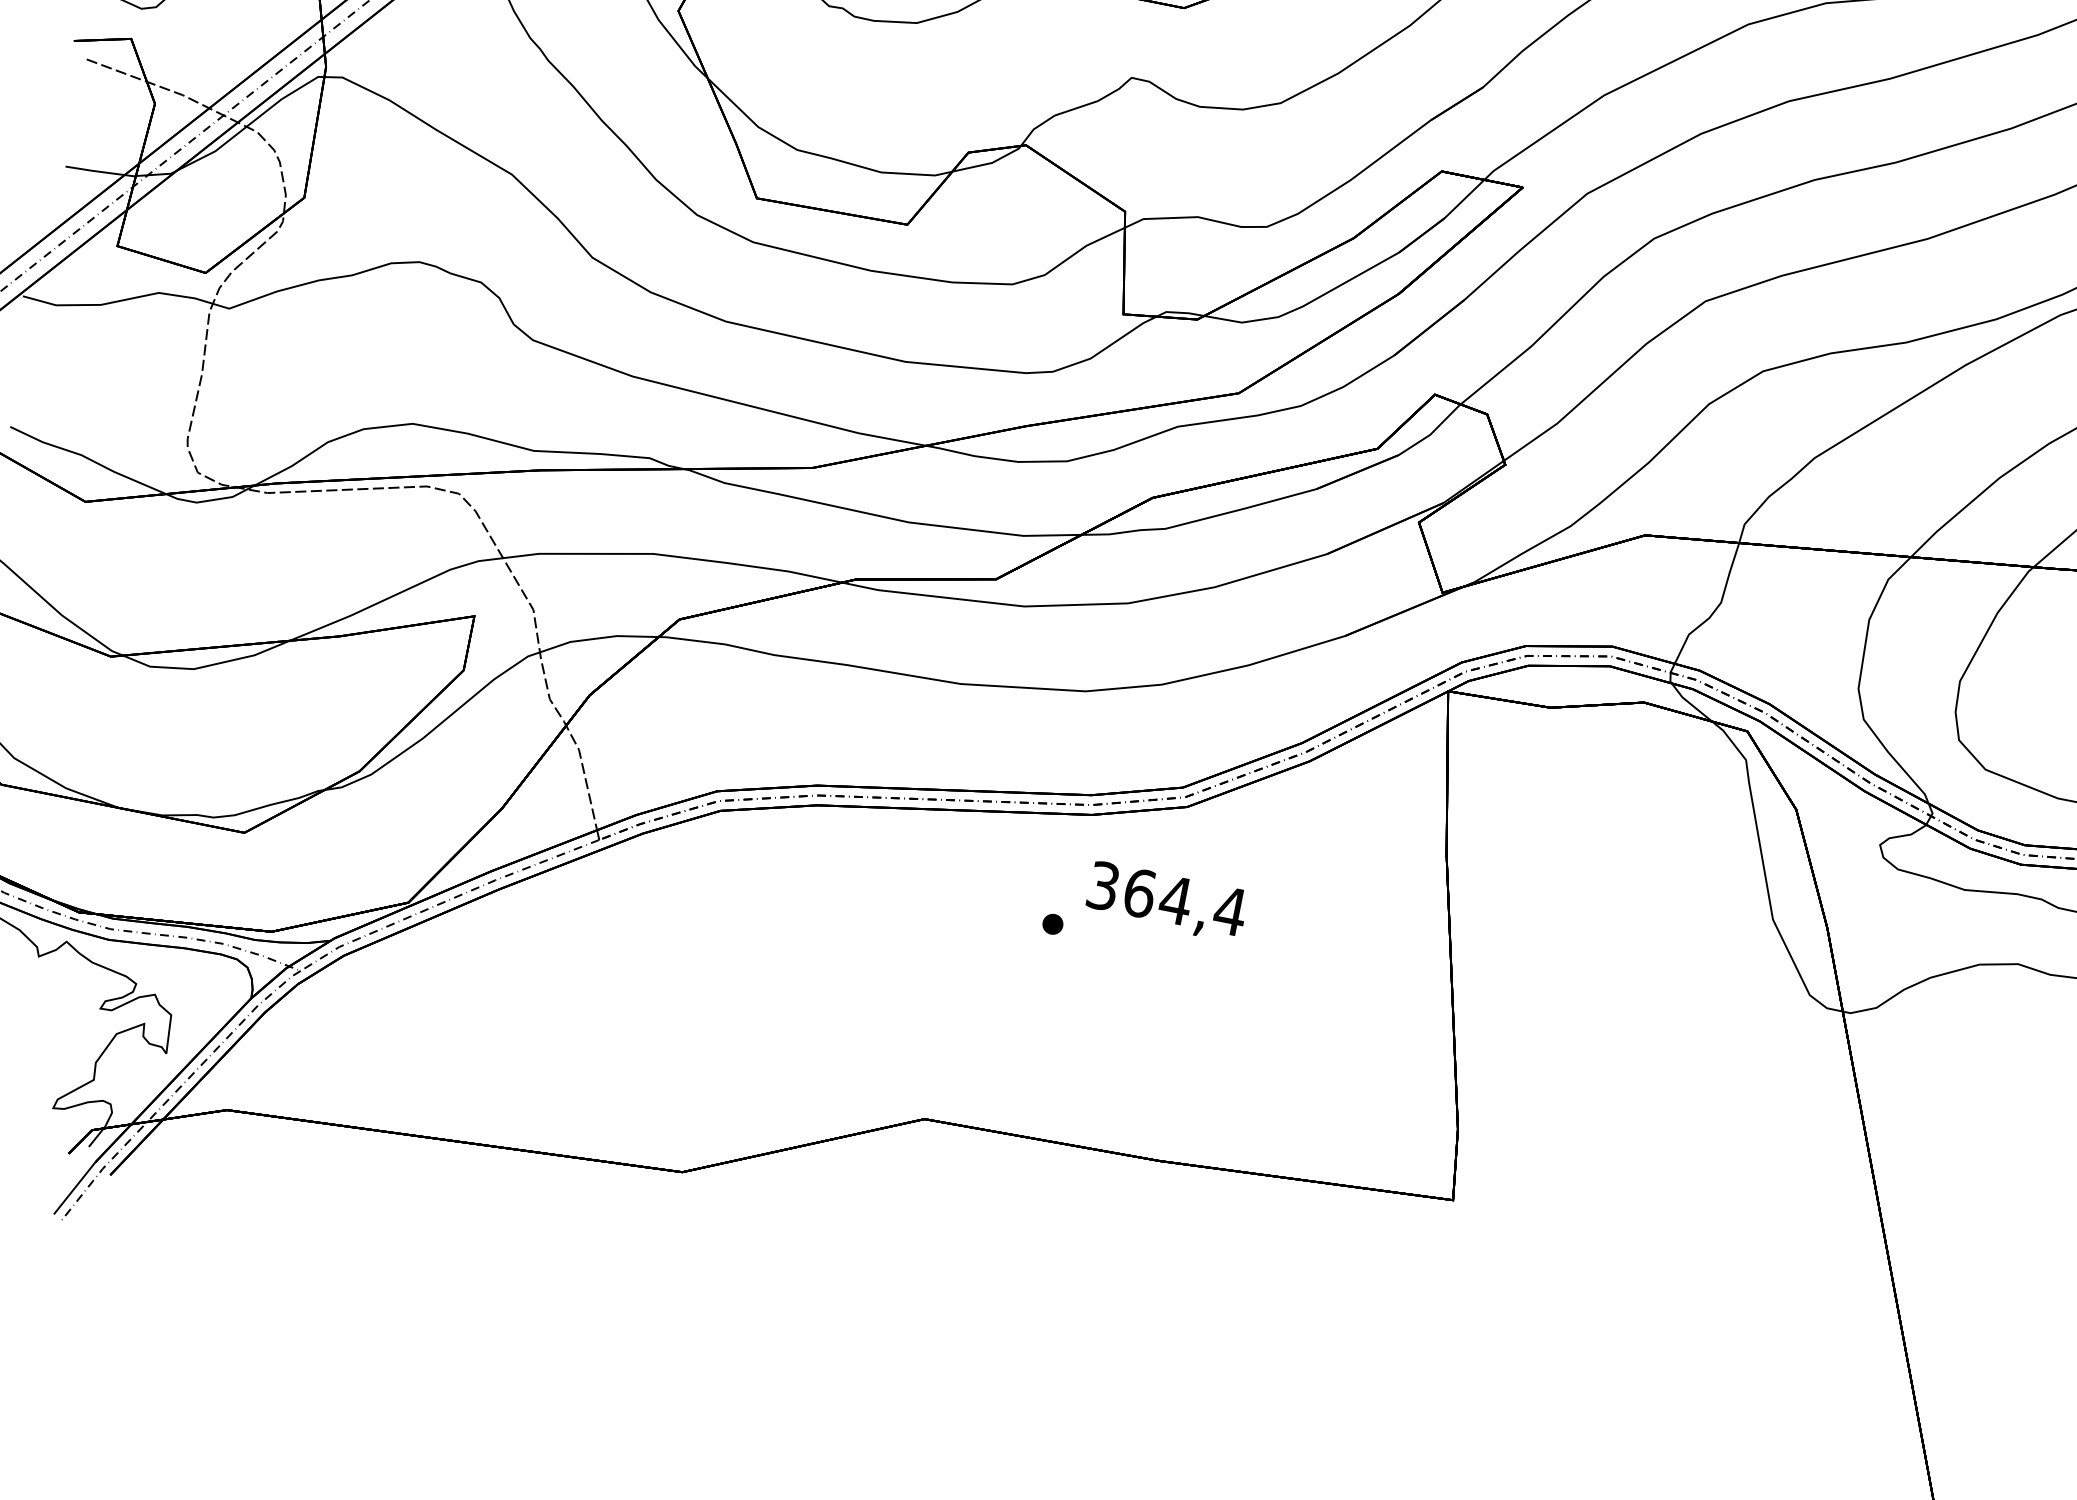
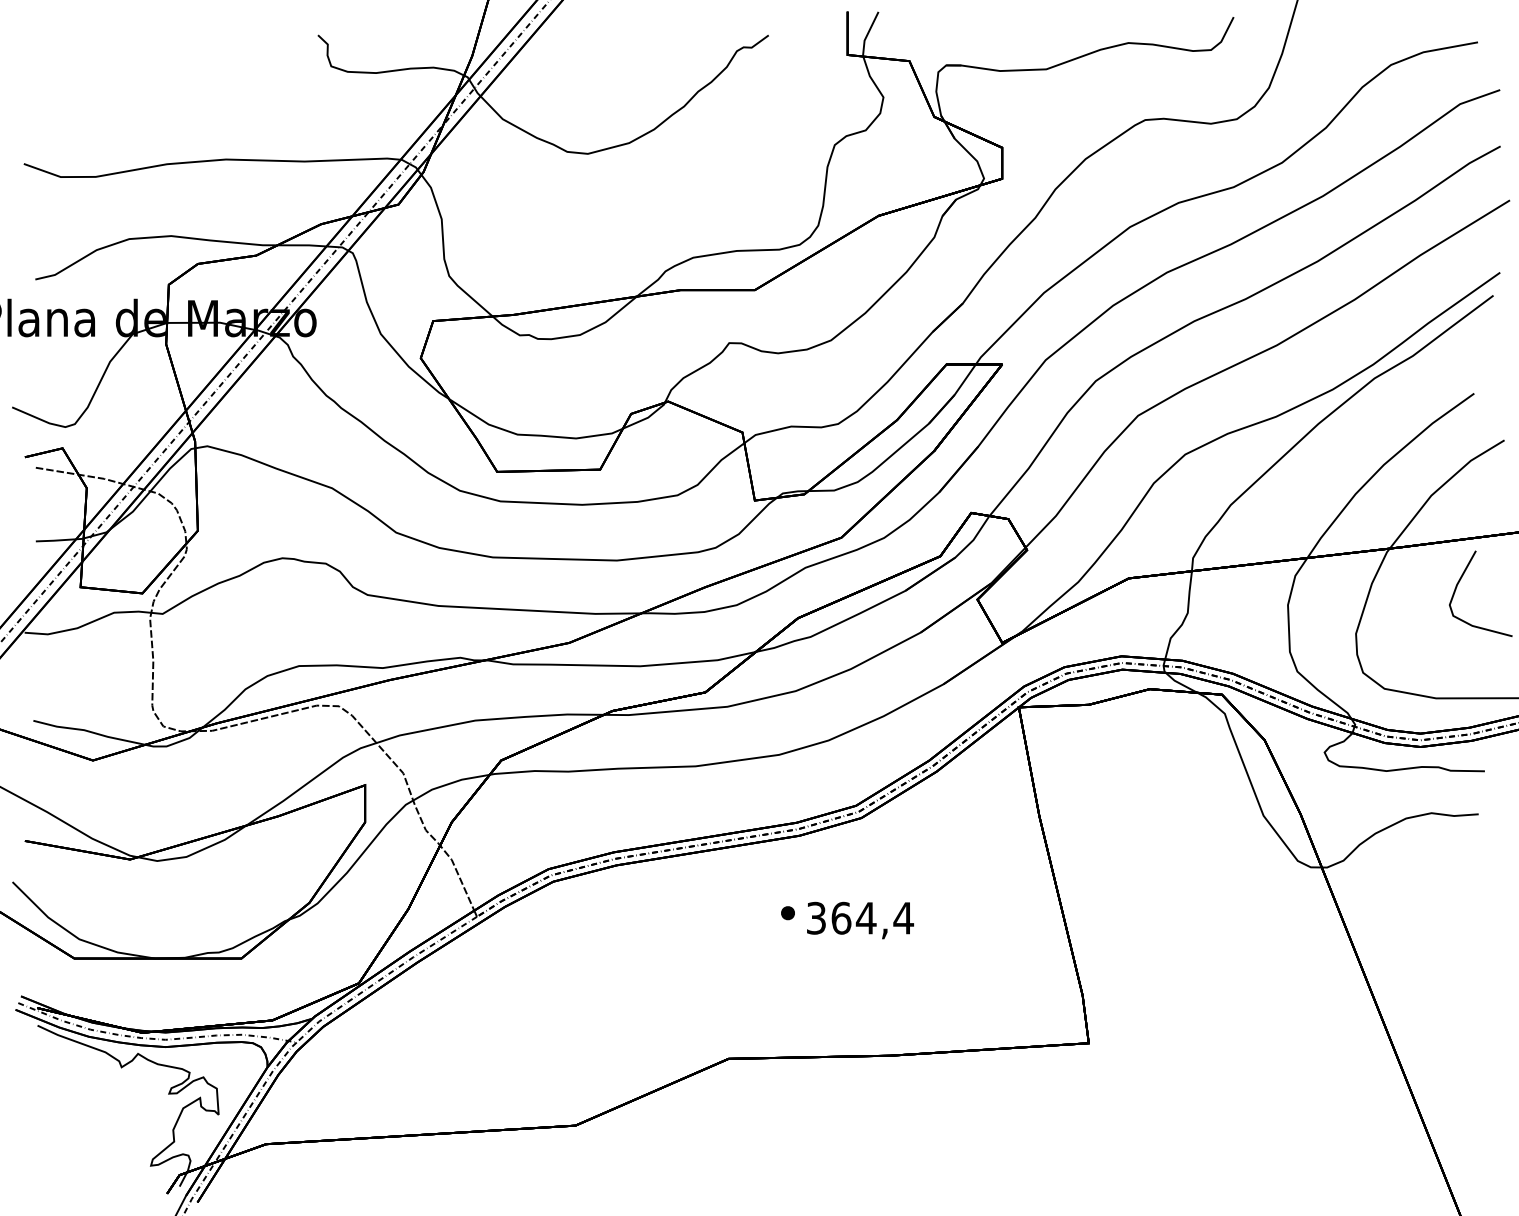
text: (1166, 901) -> (860, 920), moved

